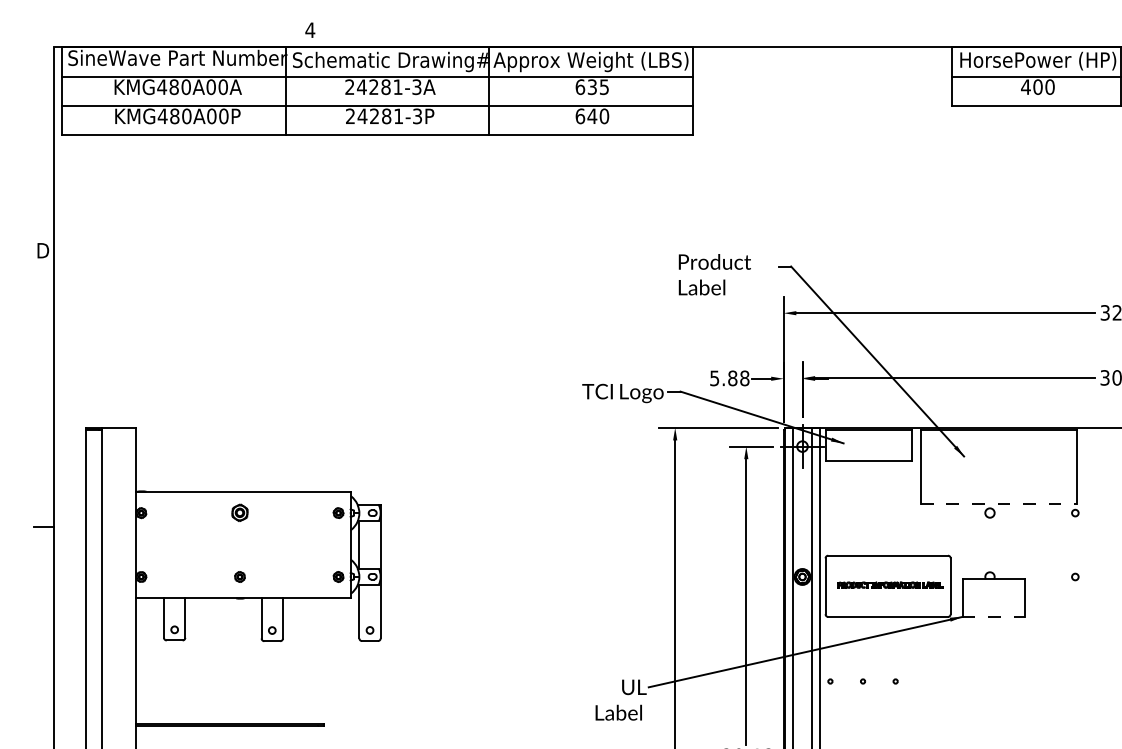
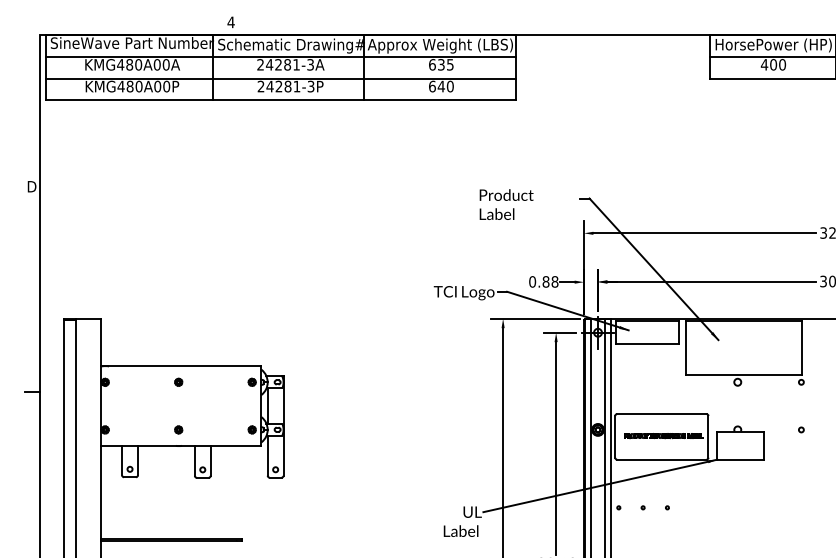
text: (714, 274) -> (506, 204), moved
text: (714, 378) -> (532, 281), 5.88 -> 0.88
line: (998, 503) -> (744, 375), dashed -> solid
part: (239, 513) -> (178, 382), size x0.62
line: (994, 616) -> (741, 459), dashed -> solid

